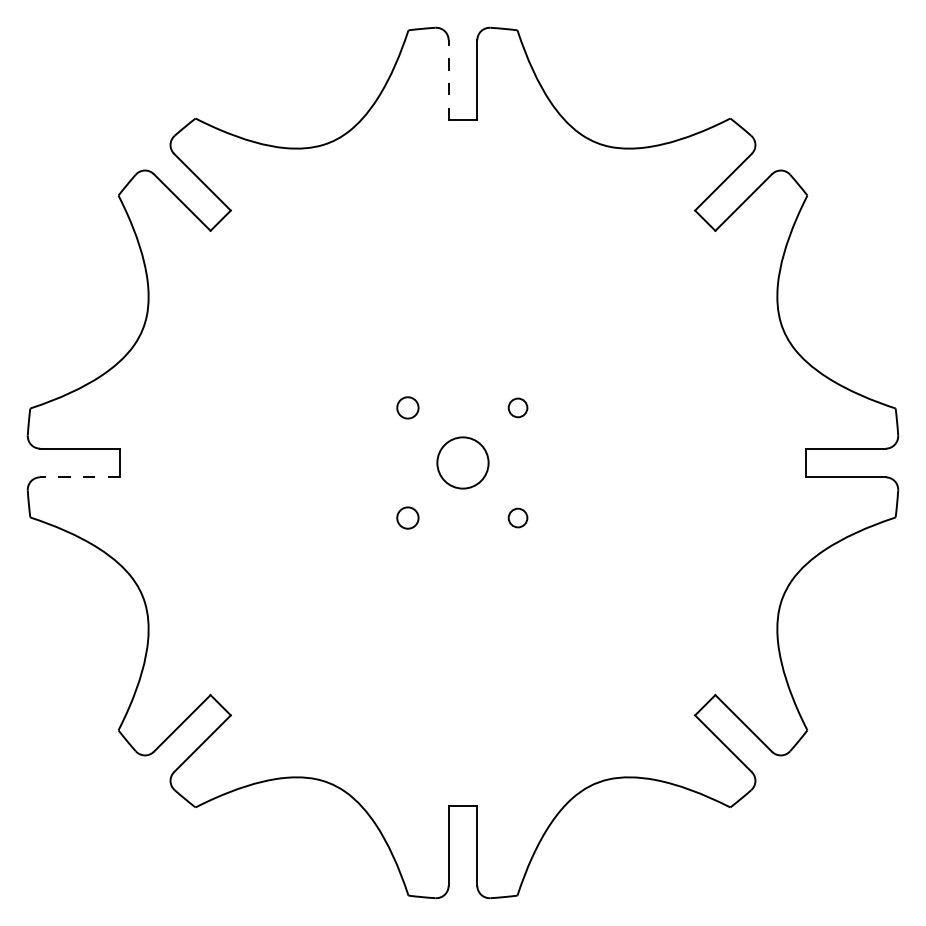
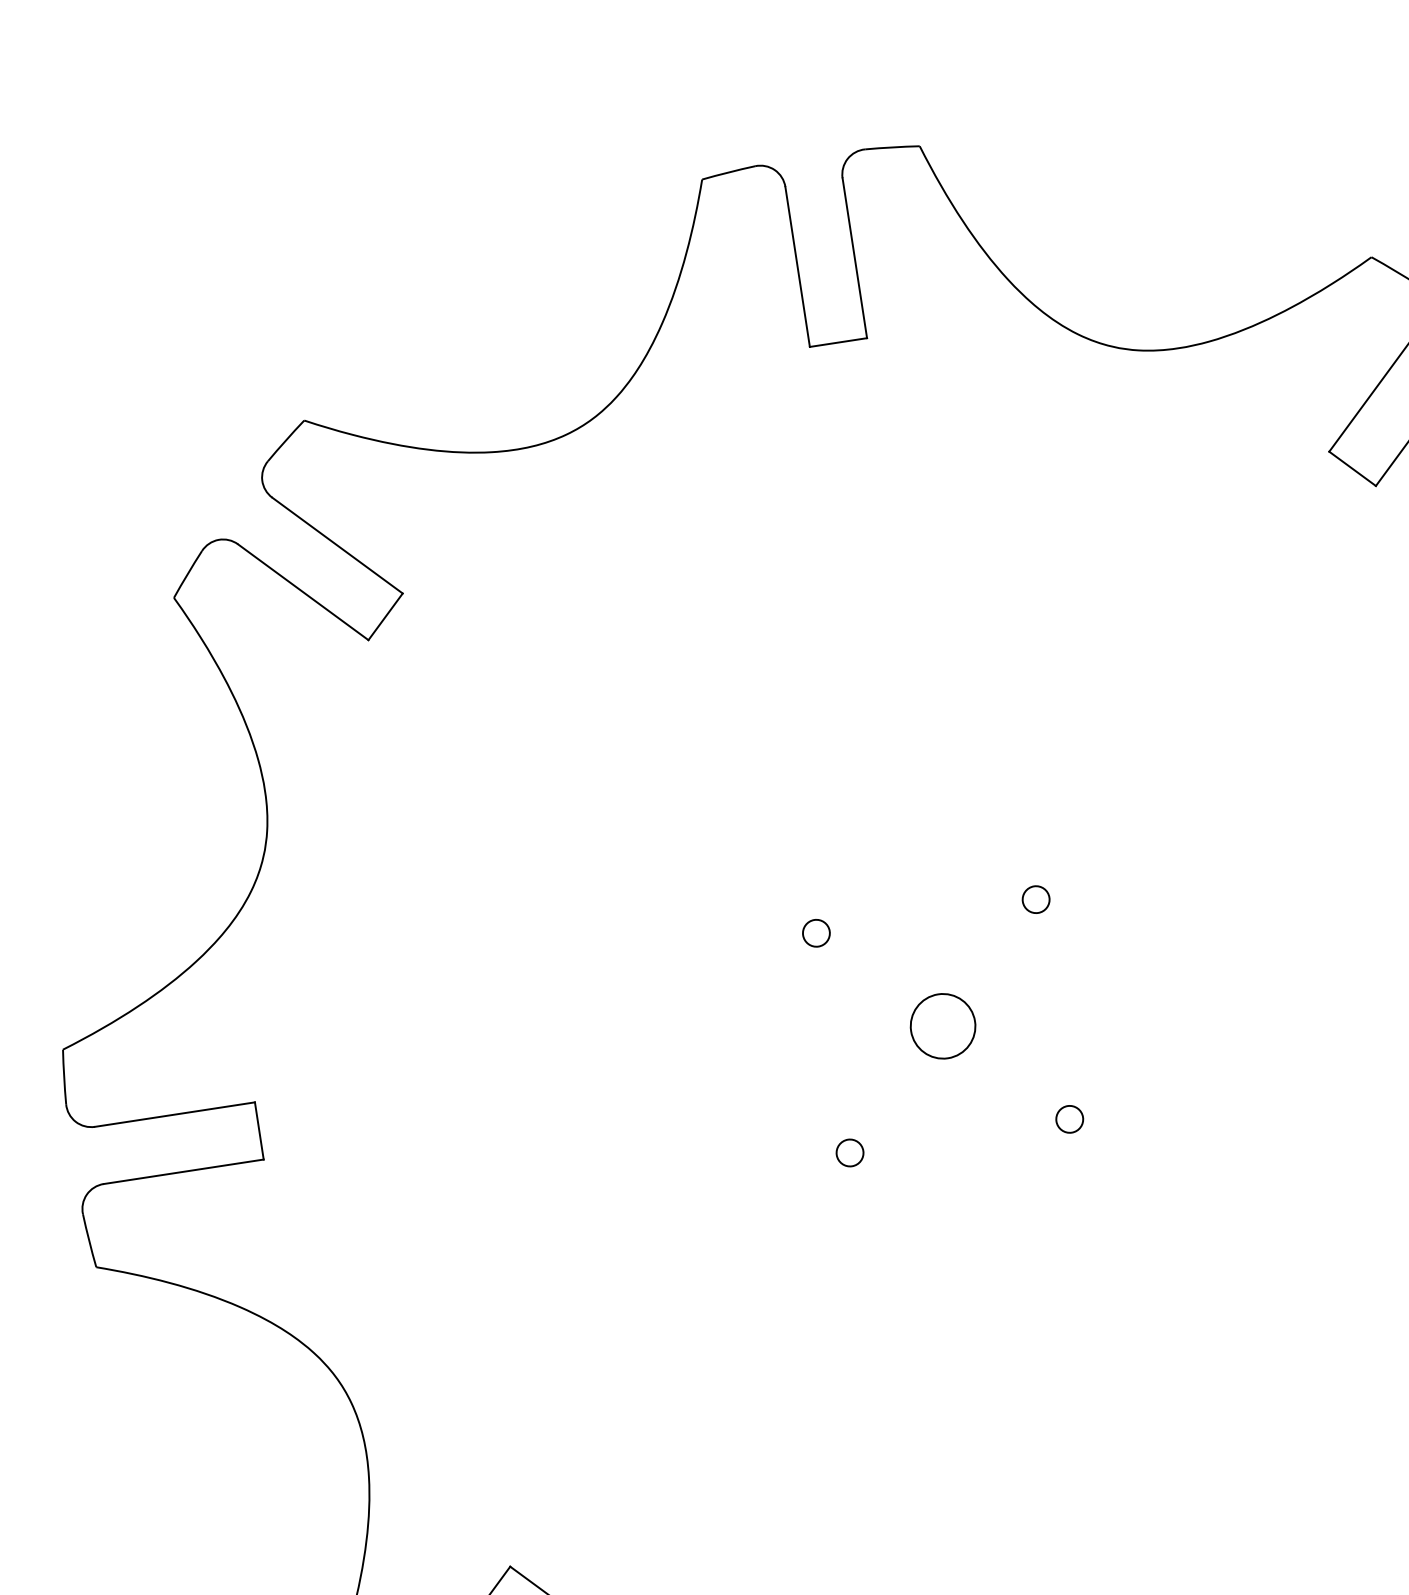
line: (448, 79) -> (797, 265), dashed -> solid
circle: (407, 407) -> (815, 932), size x0.62
circle: (517, 407) -> (1034, 898), size x0.71
circle: (462, 462) -> (941, 1025), size x0.62
line: (79, 477) -> (182, 1172), dashed -> solid
circle: (407, 517) -> (848, 1152), size x0.62
circle: (517, 517) -> (1068, 1118), size x0.71

